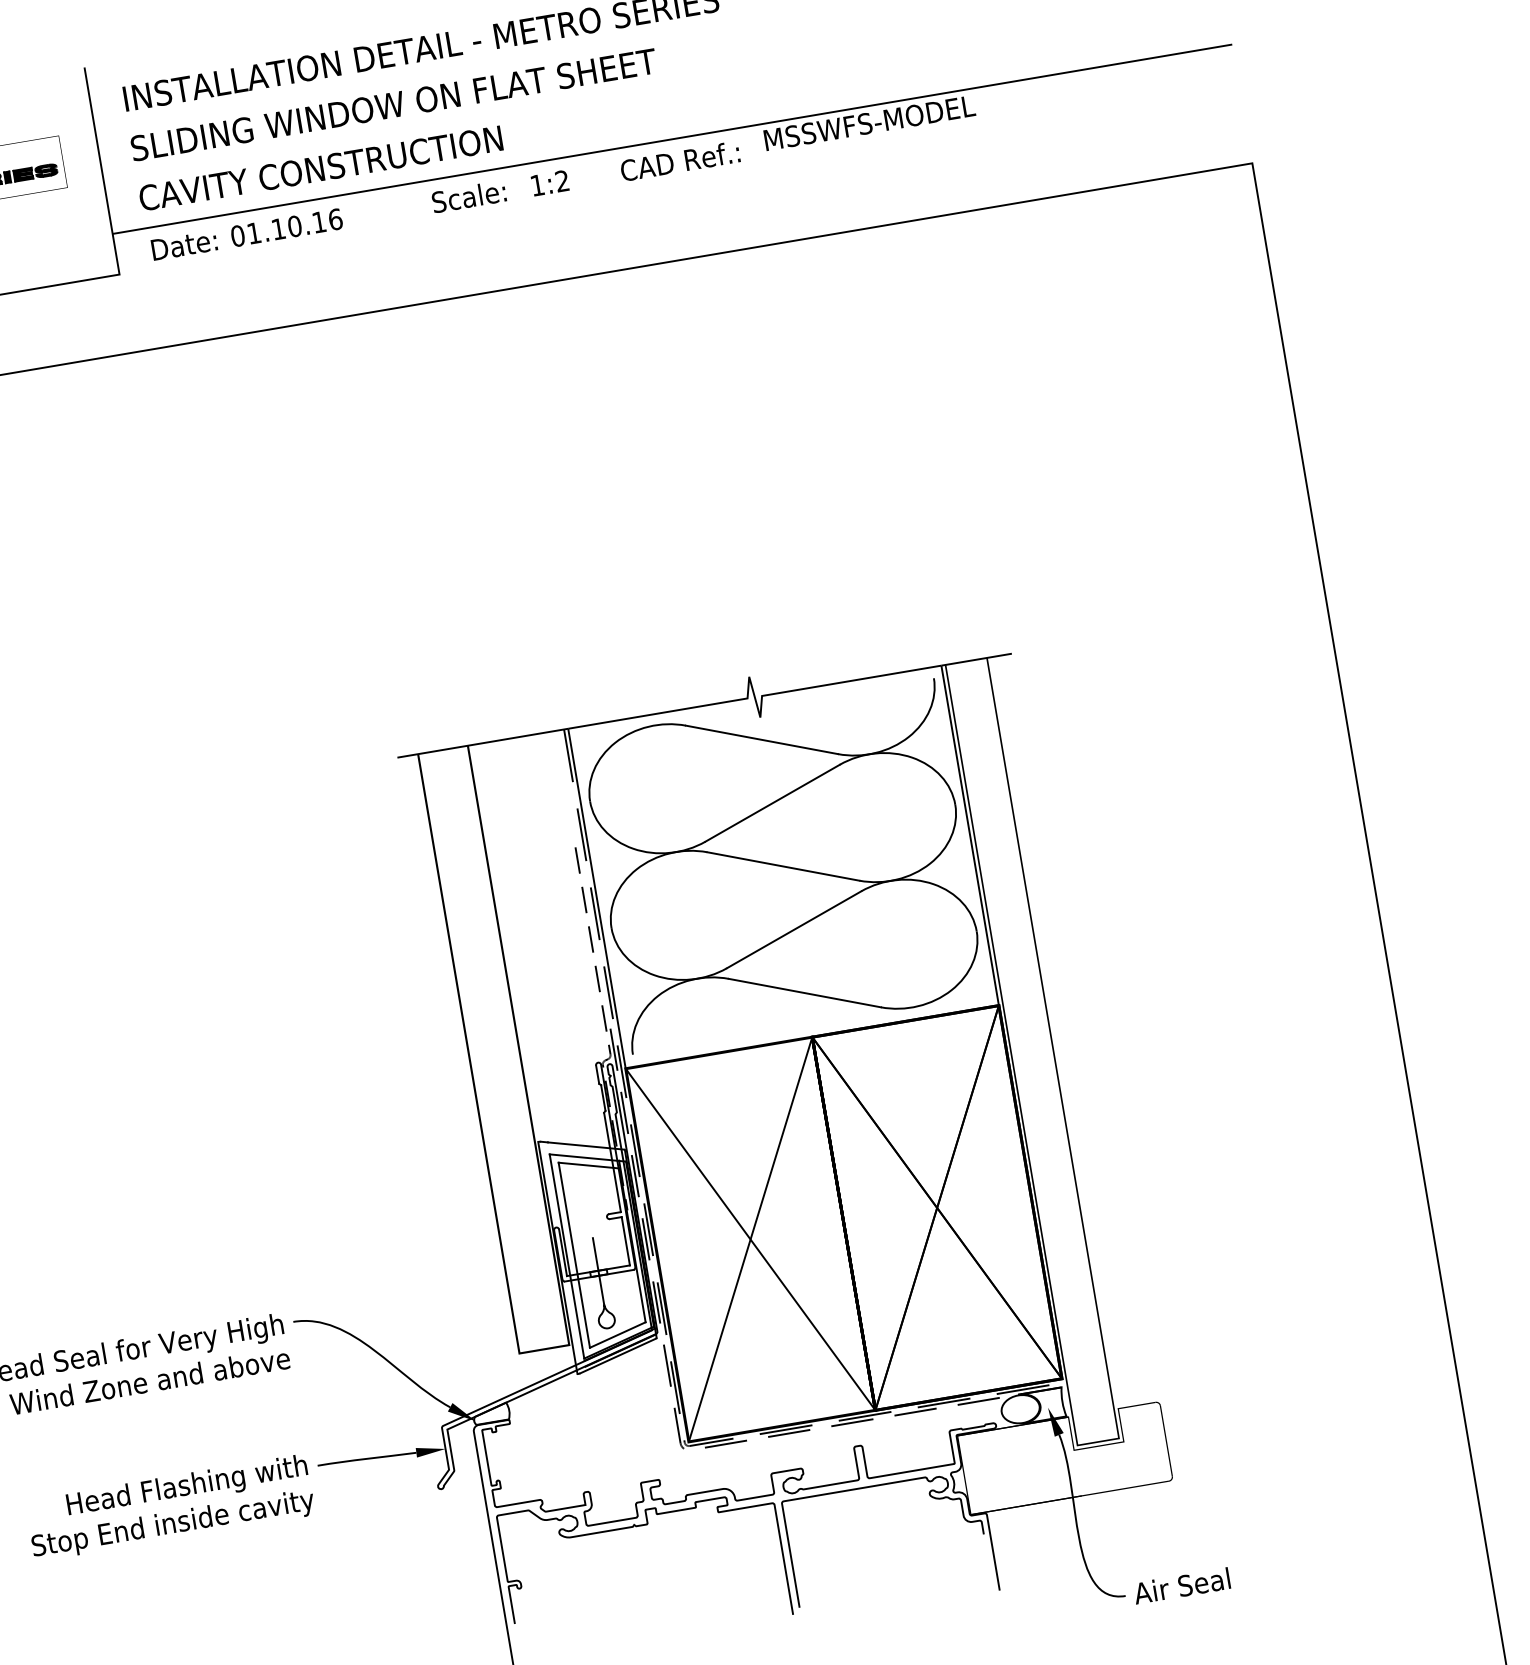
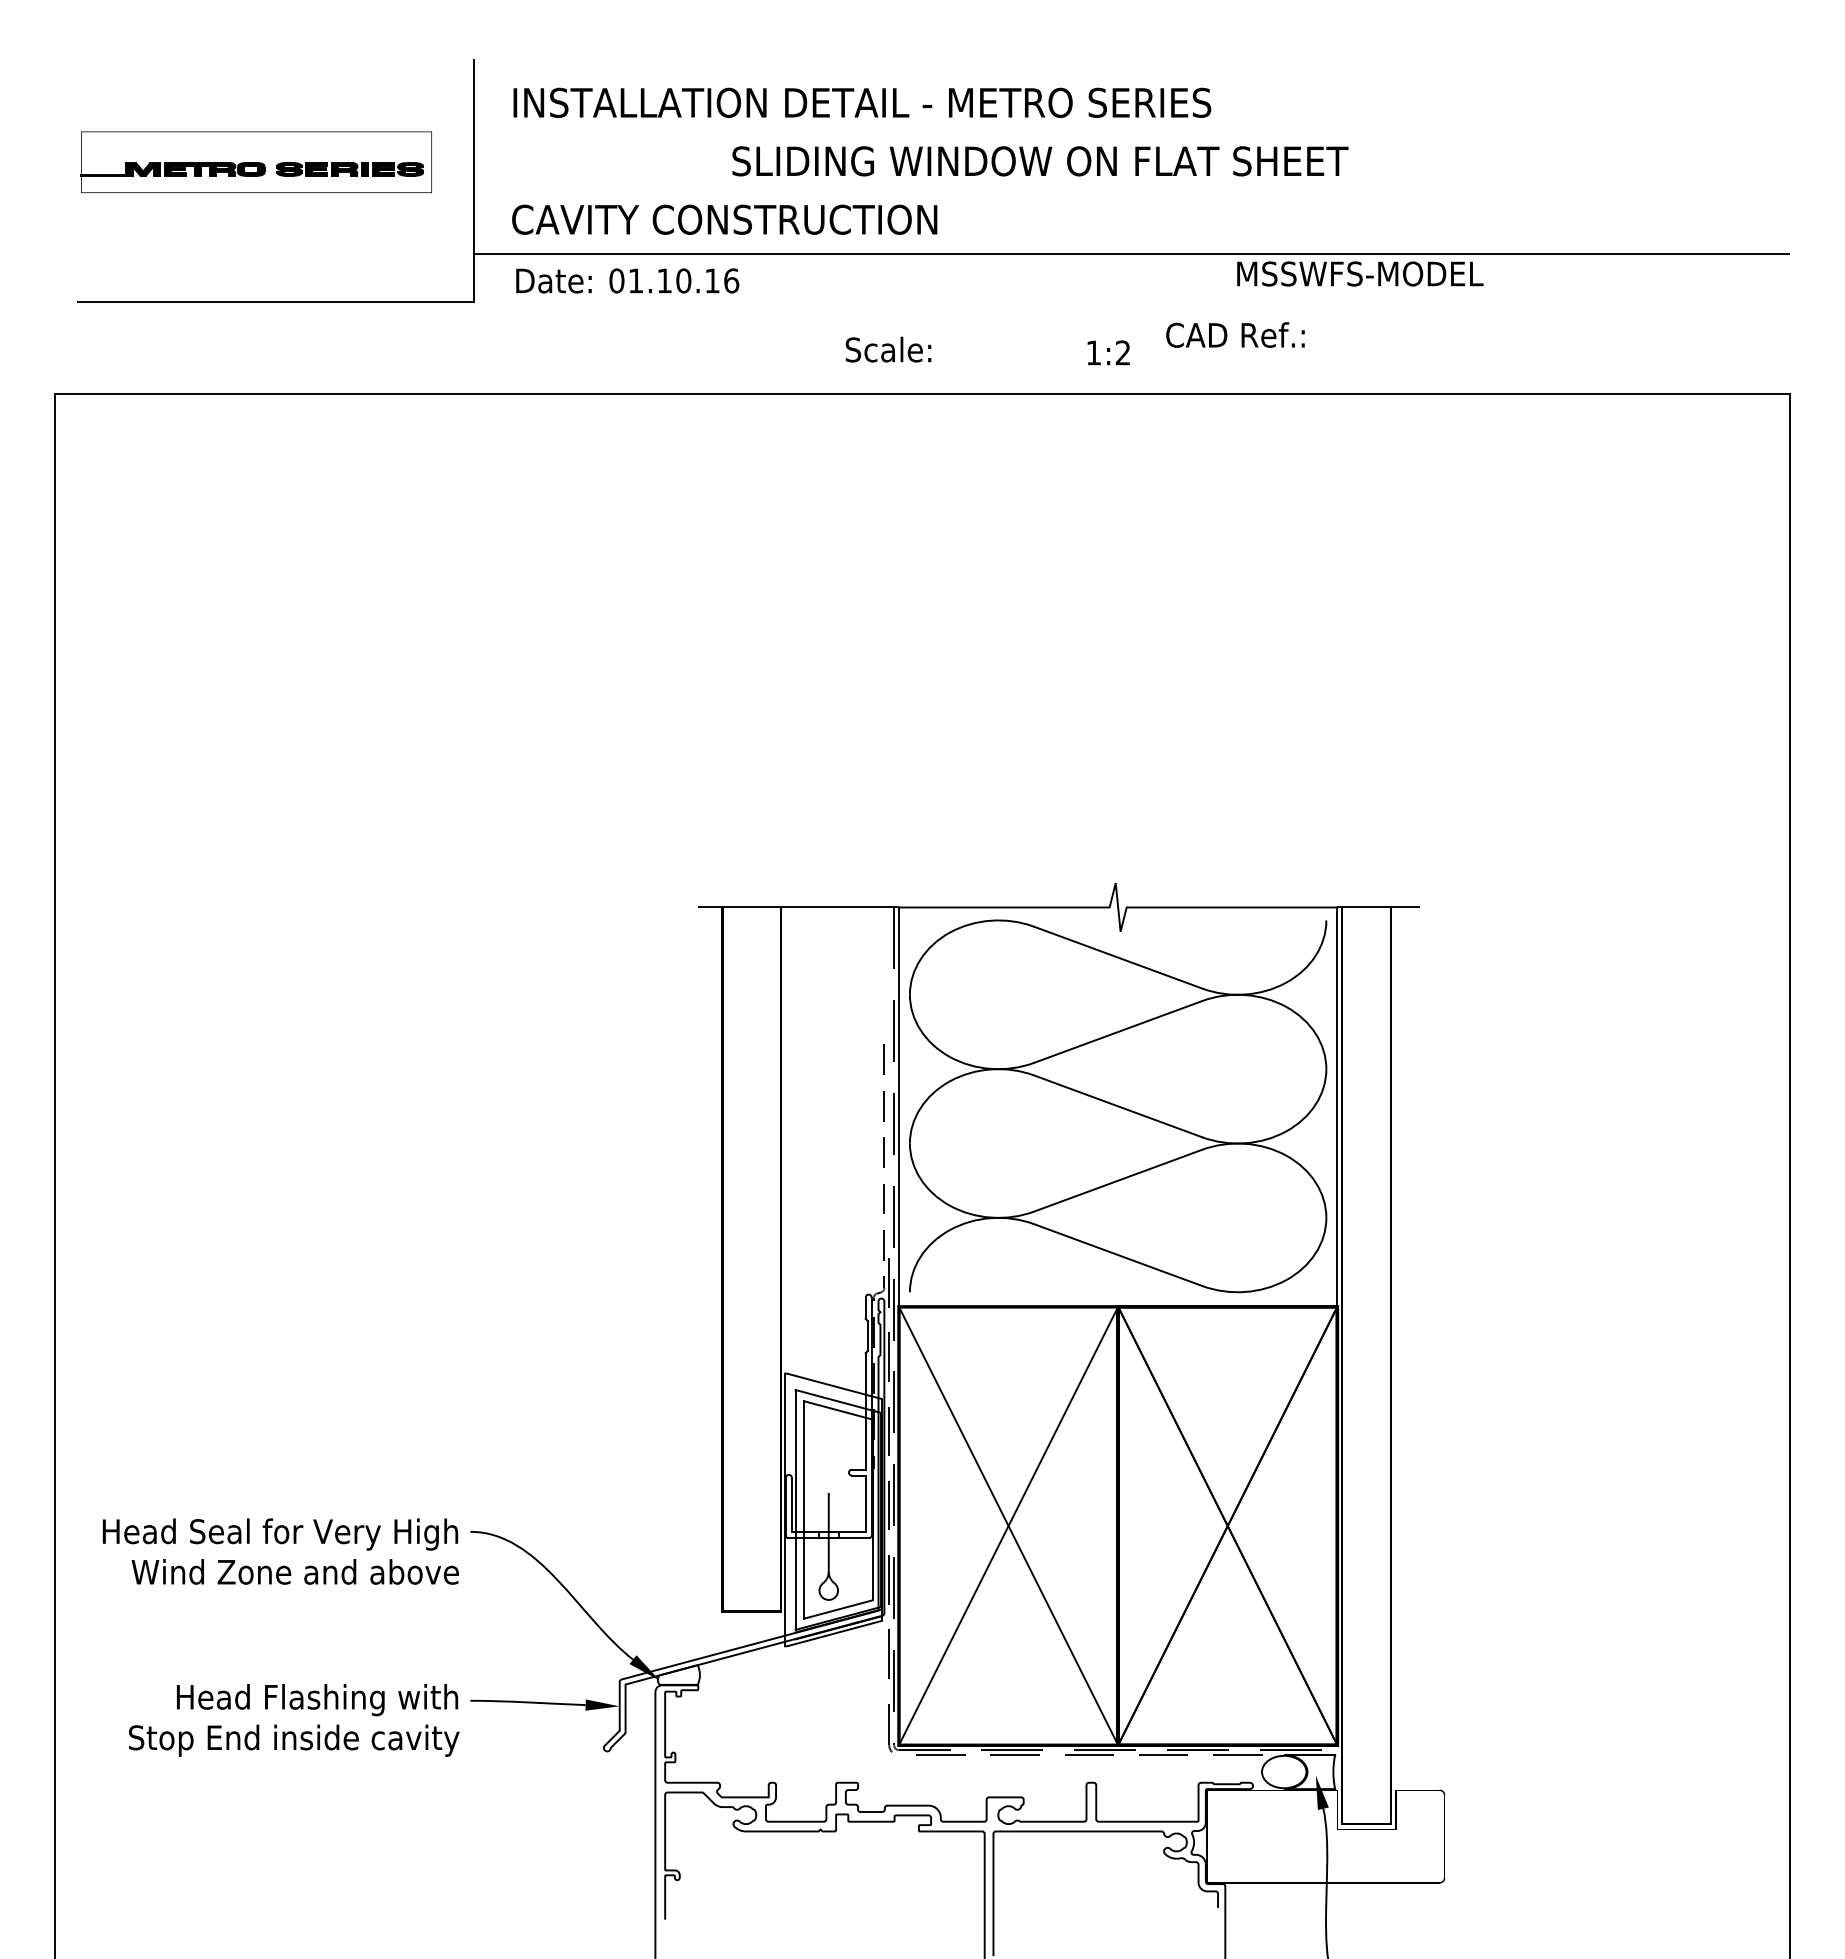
text: (394, 105) -> (1040, 161), moved
text: (680, 160) -> (1235, 334), moved
text: (549, 182) -> (1108, 352), moved
text: (469, 196) -> (888, 349), moved

